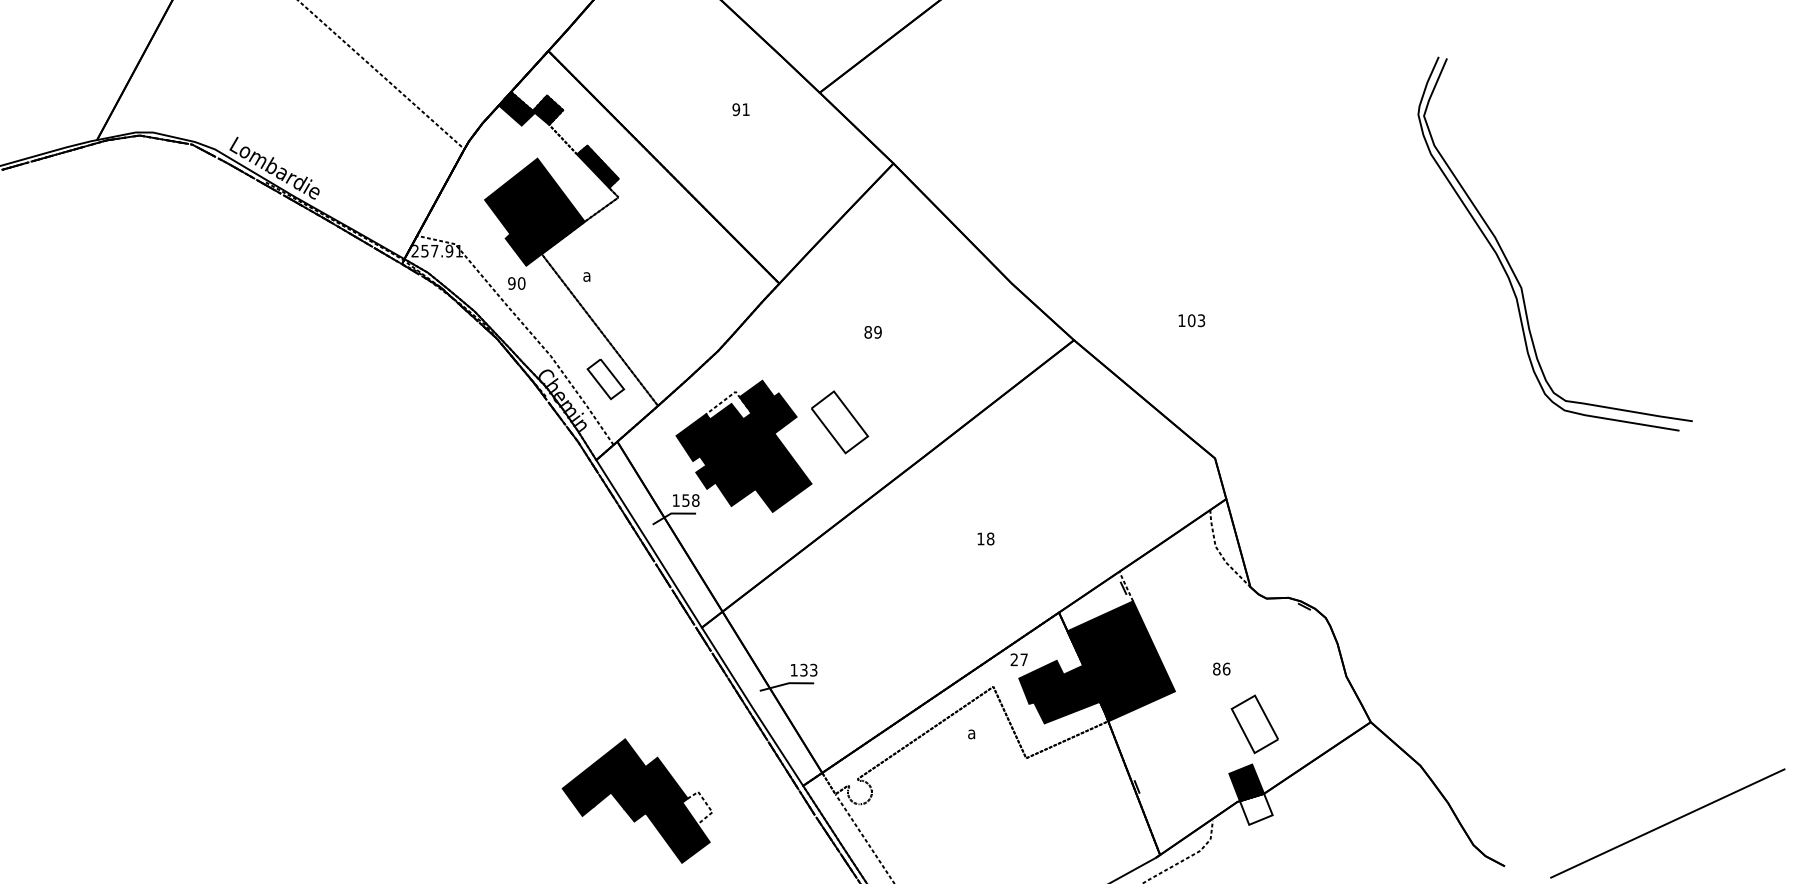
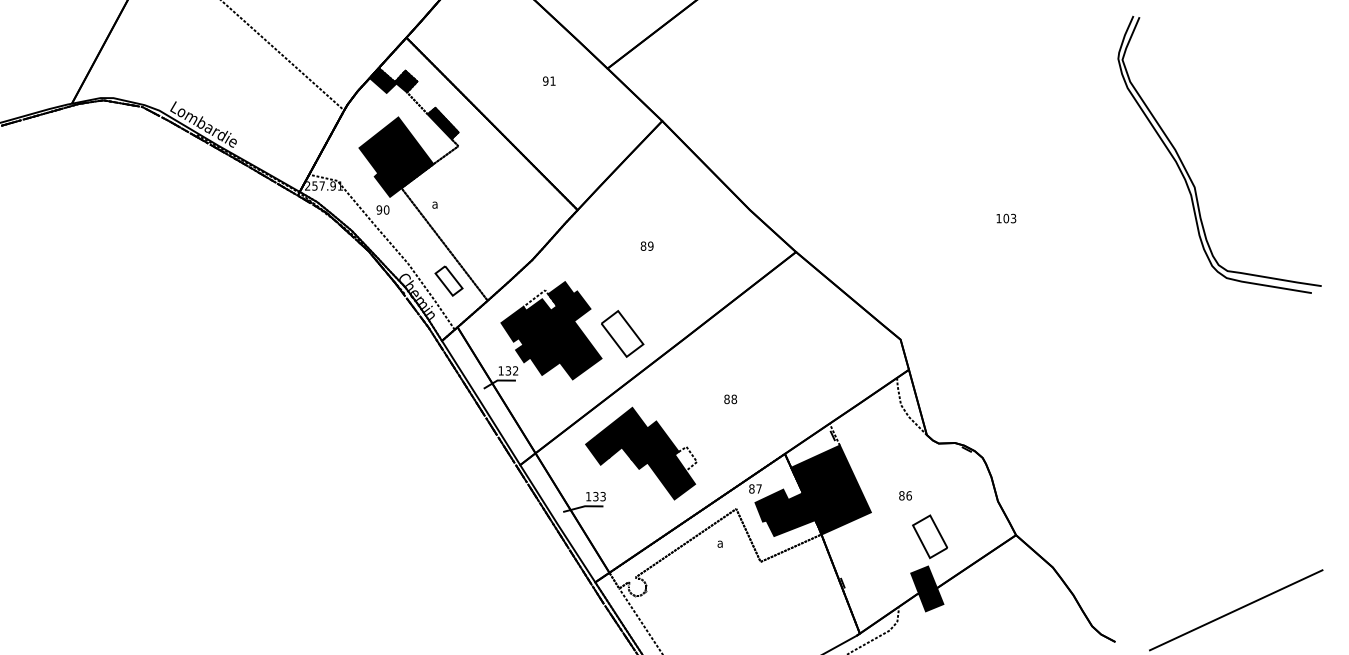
part: (1514, 270) -> (1189, 174), moved
text: (1191, 320) -> (1006, 218), moved
part: (839, 421) -> (622, 333), moved
text: (691, 500) -> (512, 370), 158 -> 132
text: (980, 539) -> (726, 399), 18 -> 88
text: (1013, 659) -> (751, 488), 27 -> 87
part: (637, 800) -> (641, 453), moved
fill: (1256, 808) -> (931, 599), added

